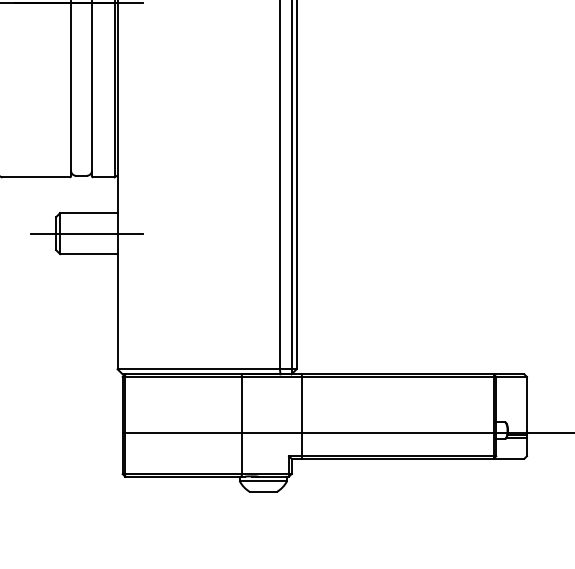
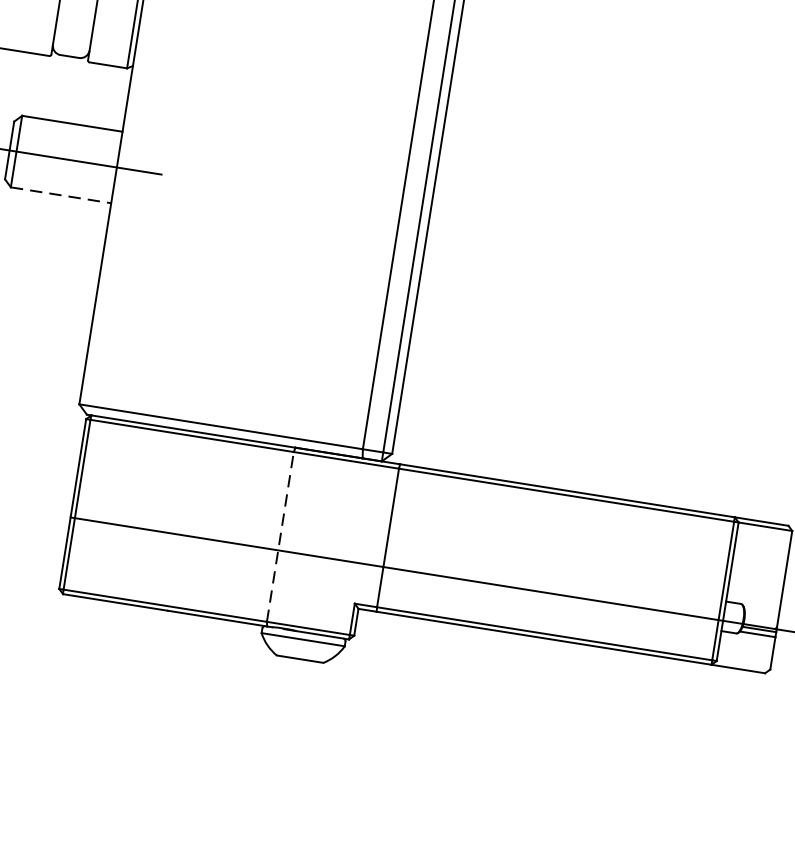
line: (88, 254) -> (60, 195), solid -> dashed
line: (241, 425) -> (280, 536), solid -> dashed

